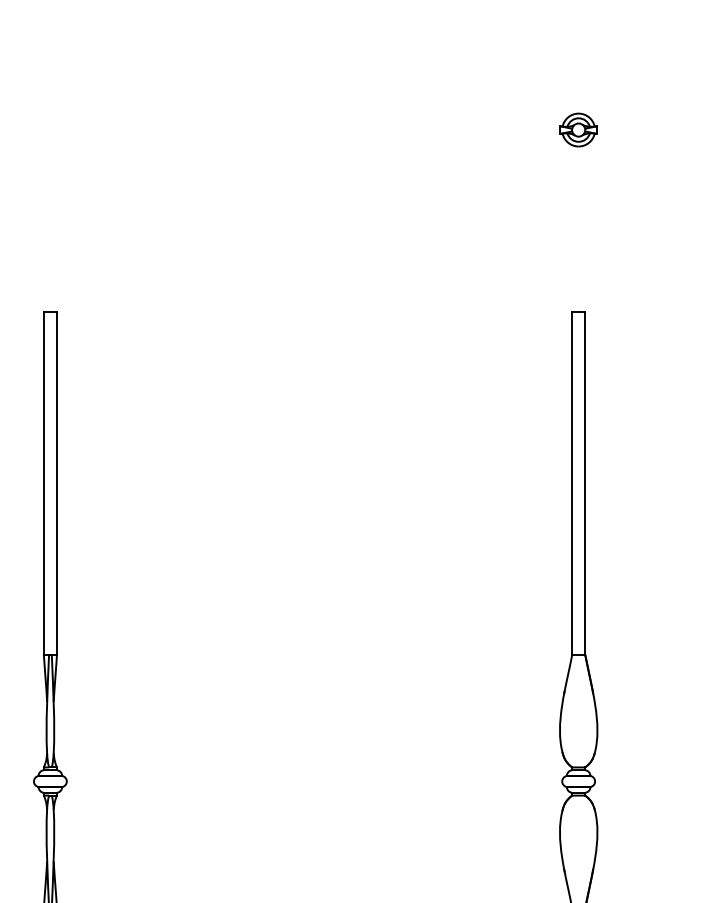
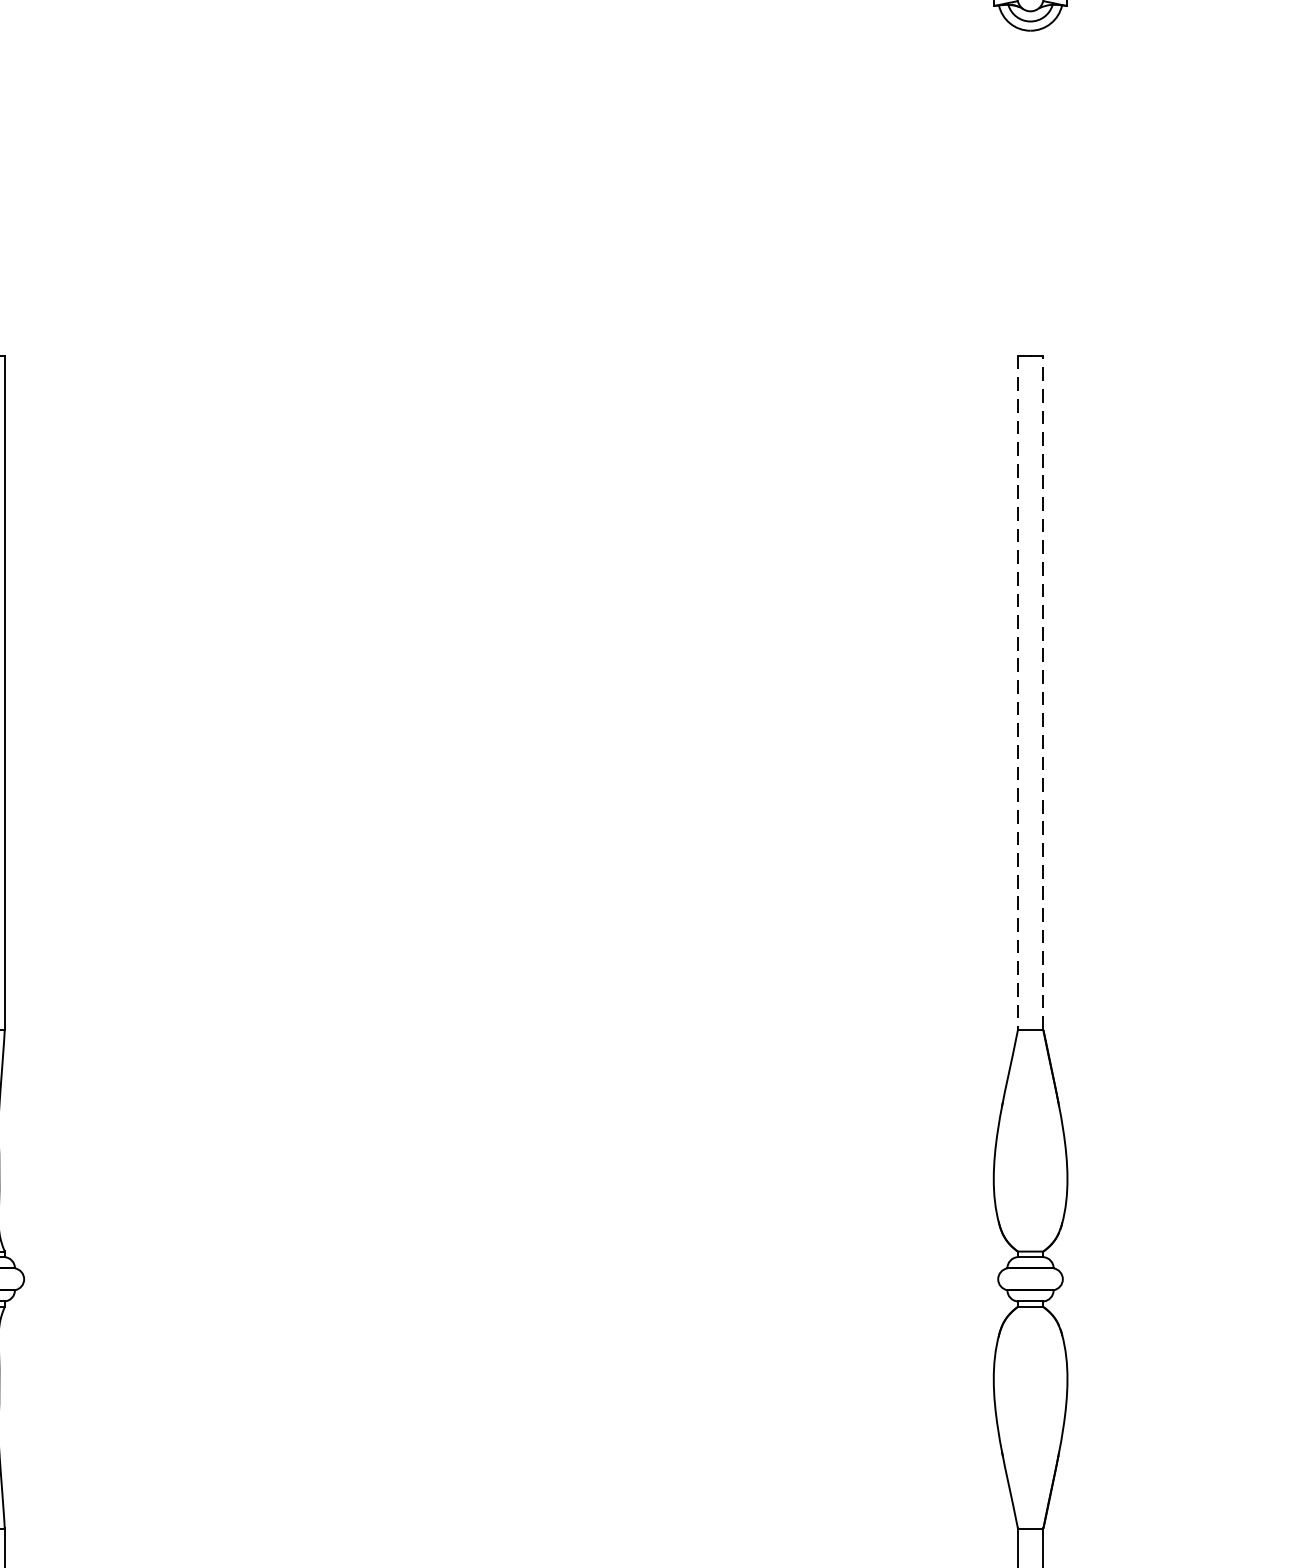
line: (585, 482) -> (1043, 691), solid -> dashed
line: (572, 483) -> (1018, 693), solid -> dashed

